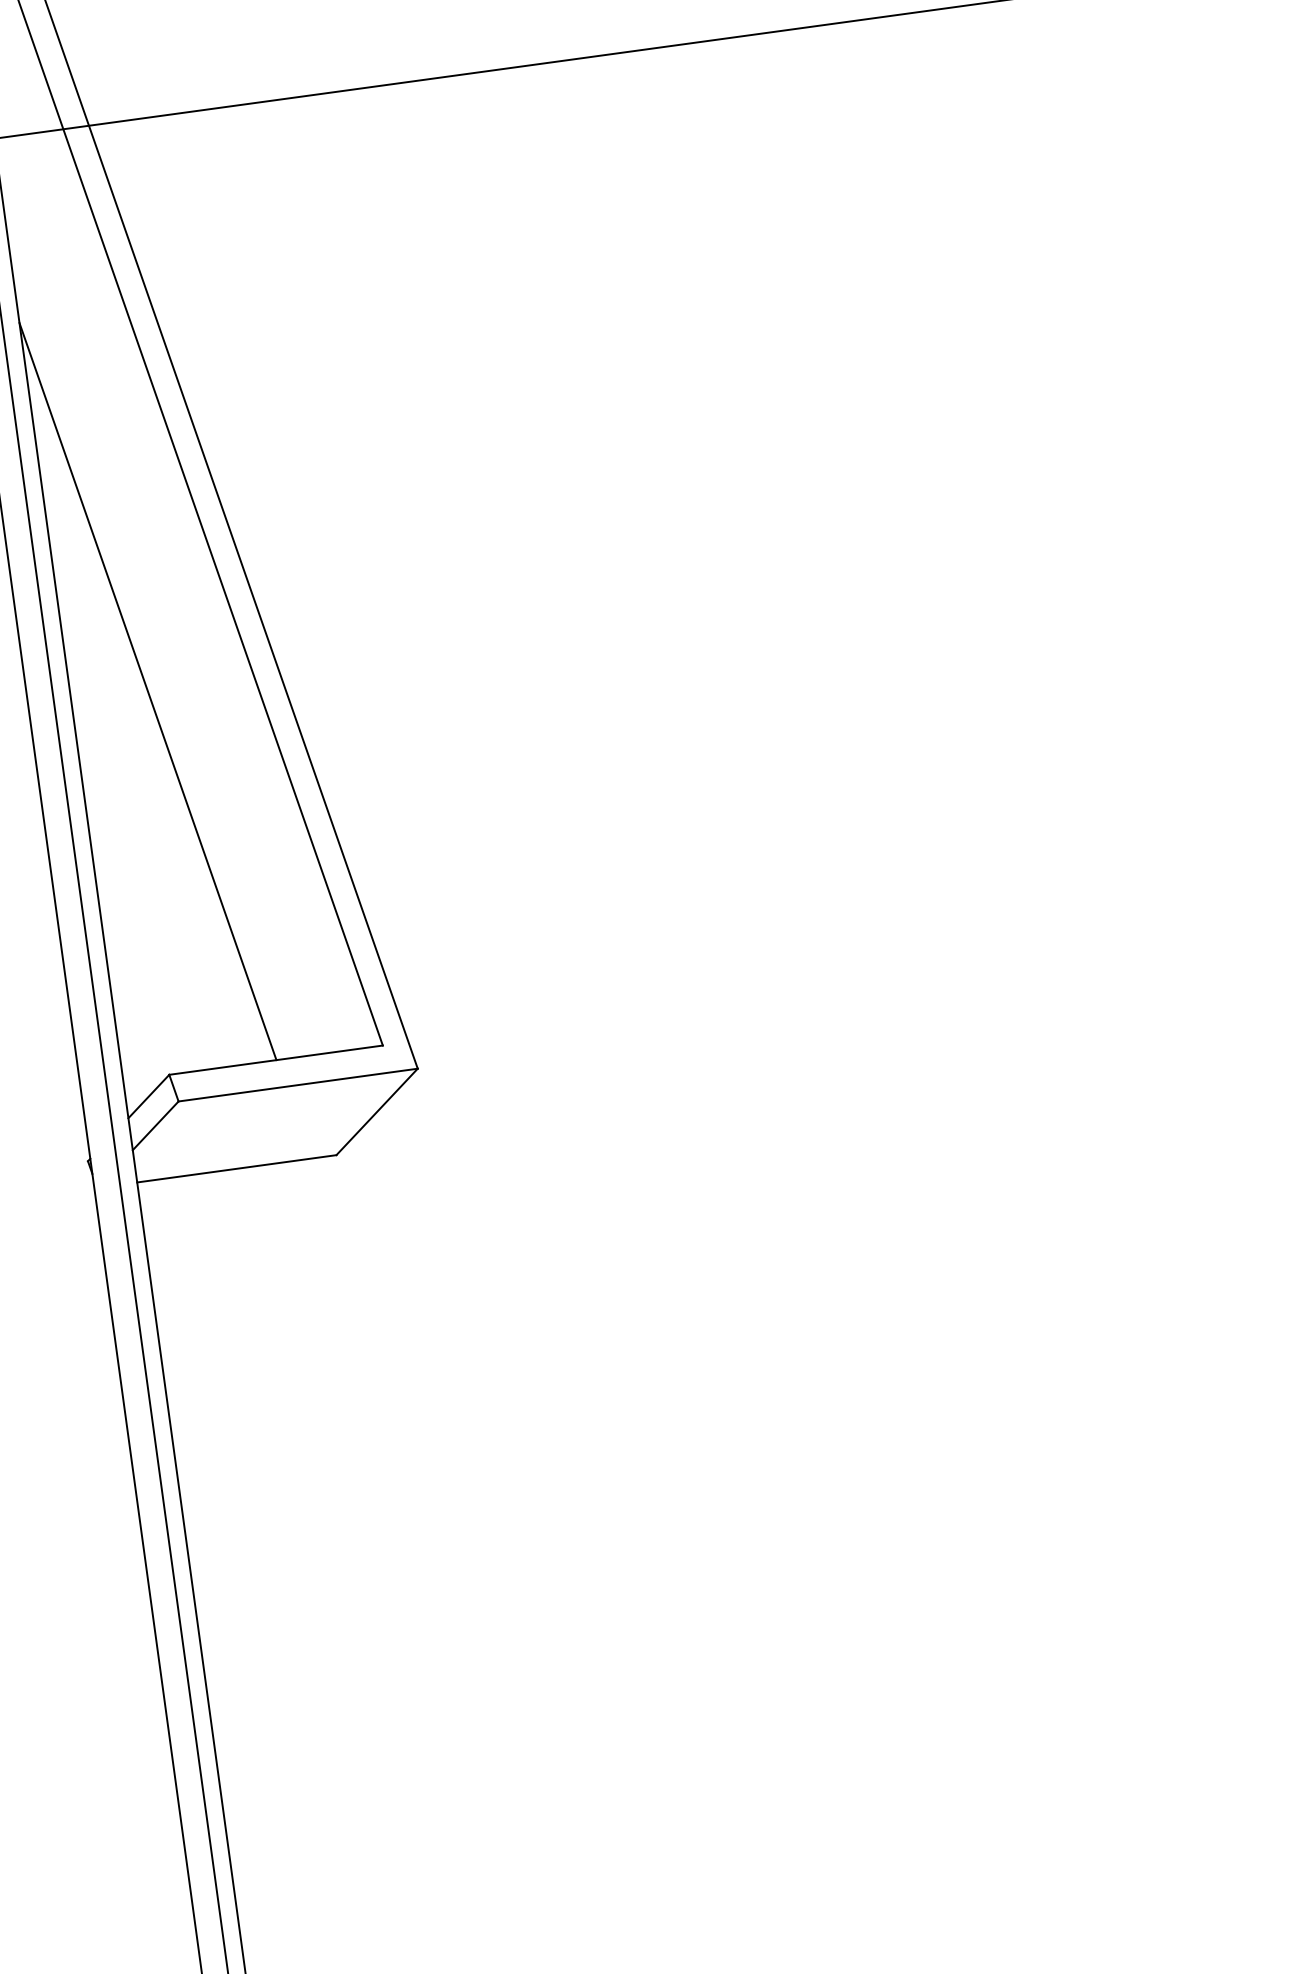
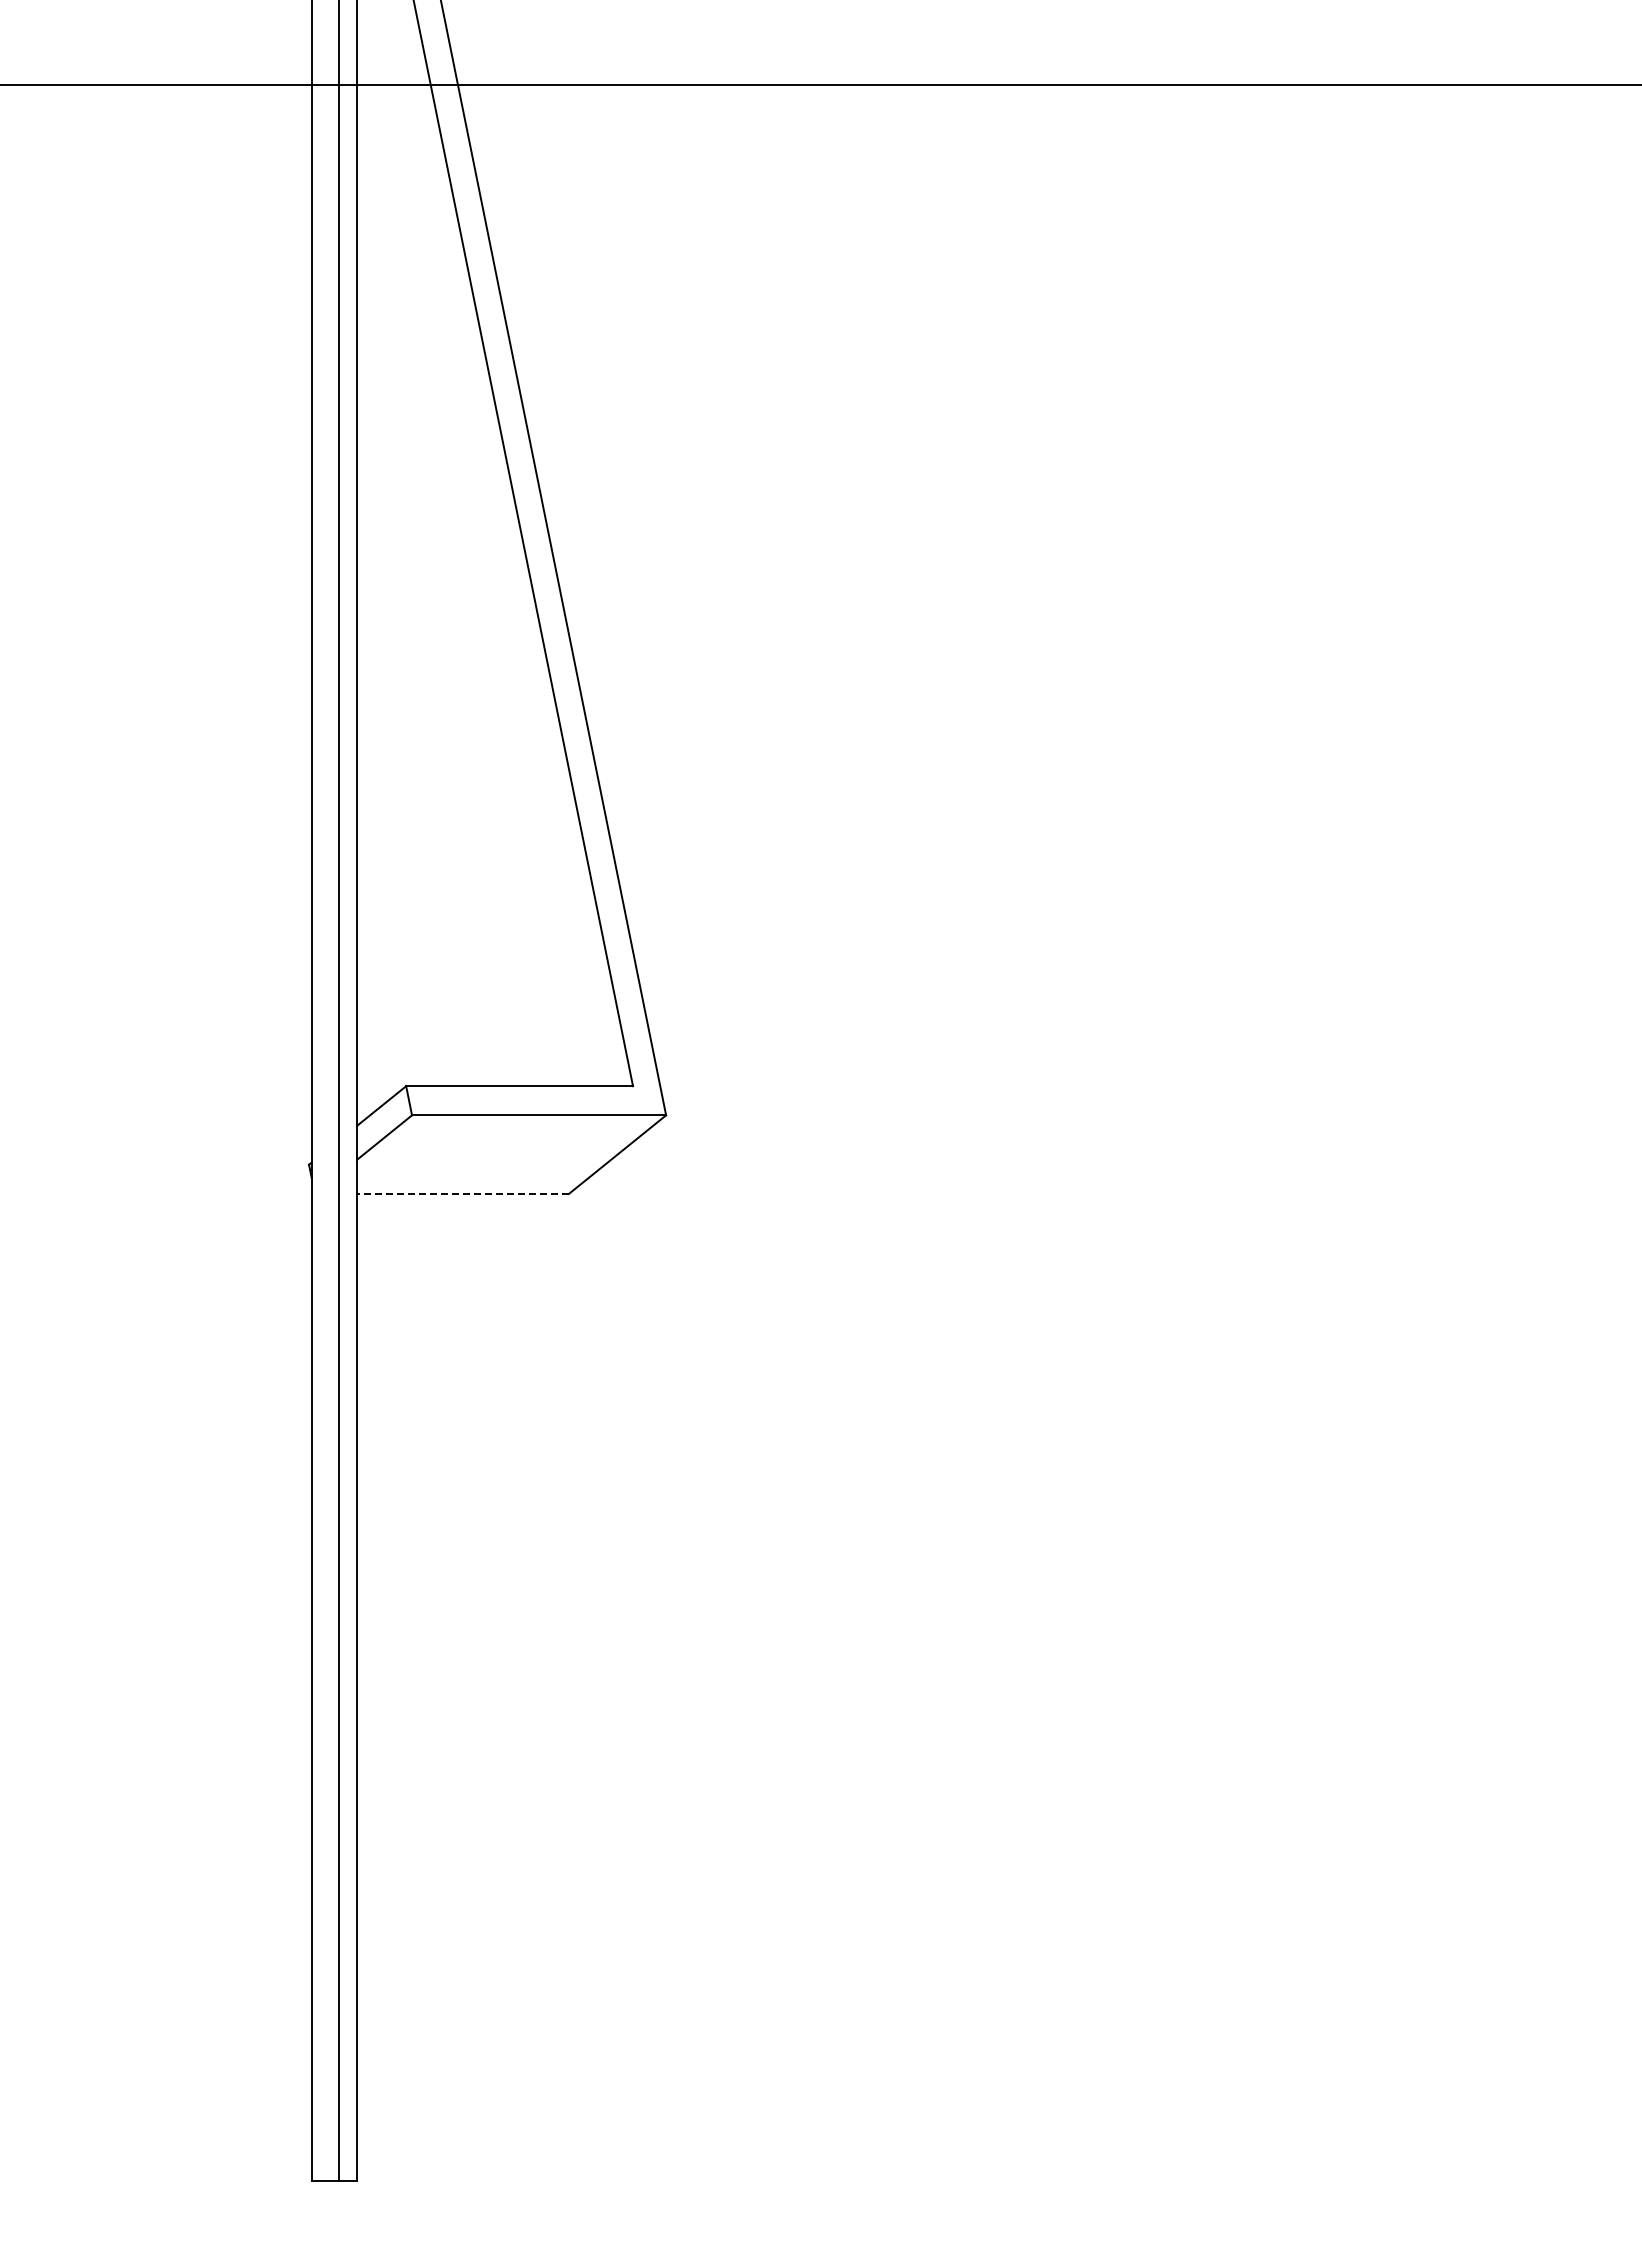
line: (147, 691) -> (438, 683), removed
line: (237, 1168) -> (463, 1193), solid -> dashed

